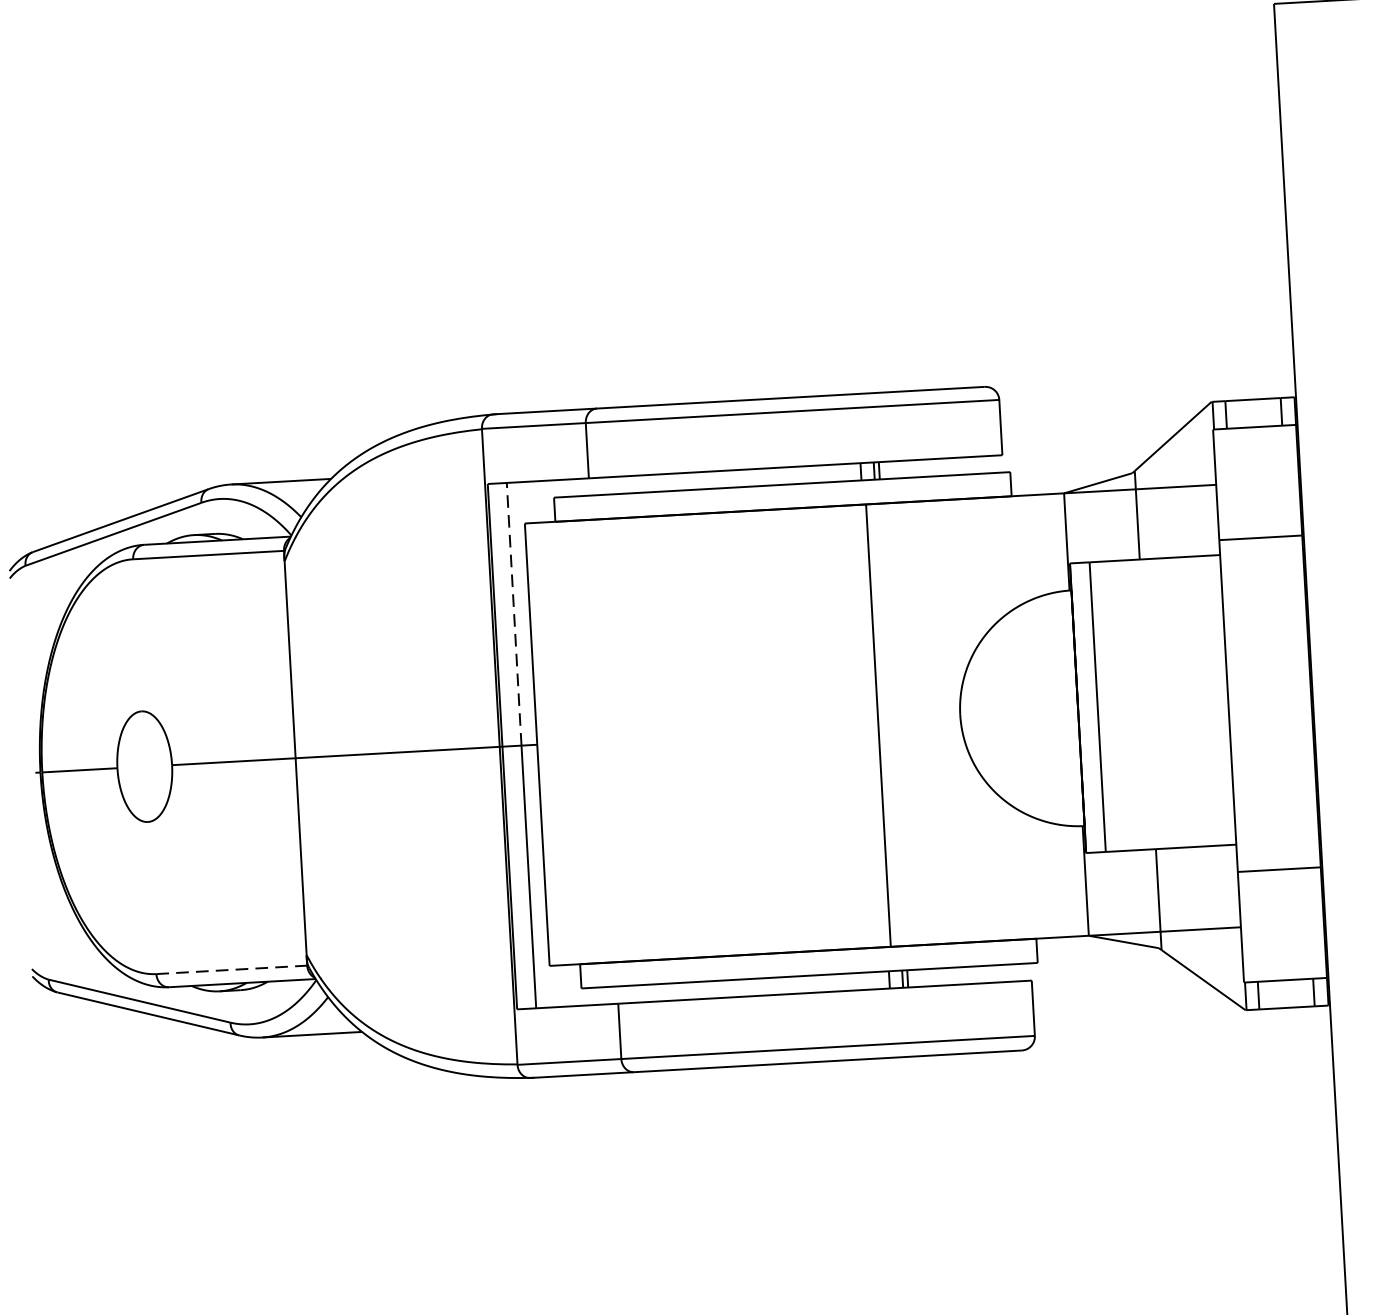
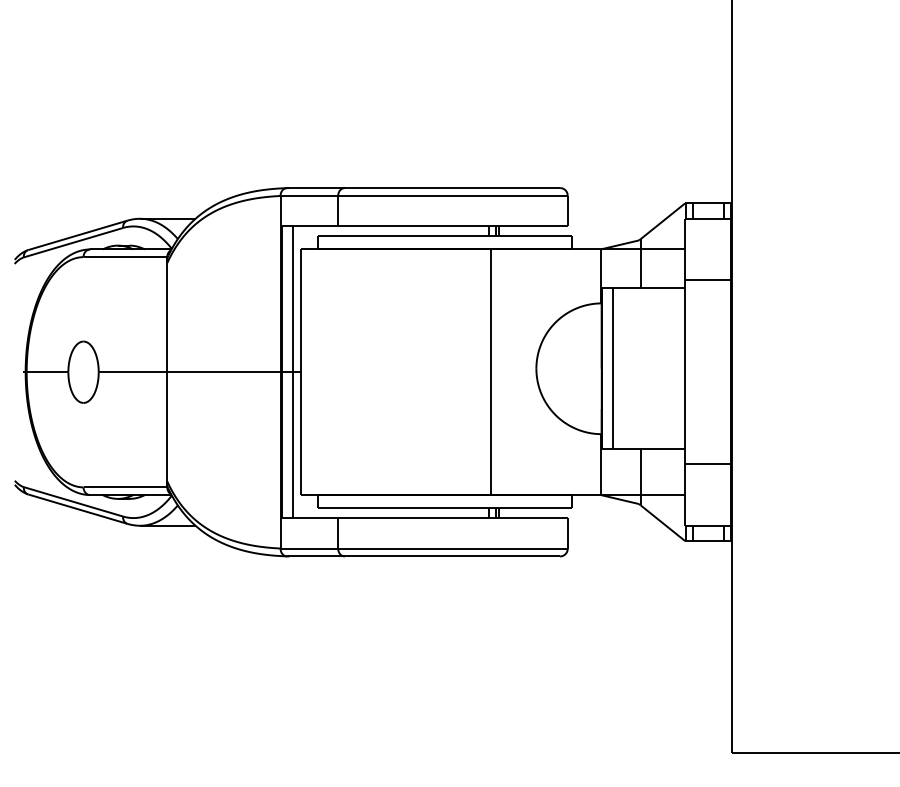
line: (513, 614) -> (292, 299), dashed -> solid
line: (231, 970) -> (125, 487), dashed -> solid

